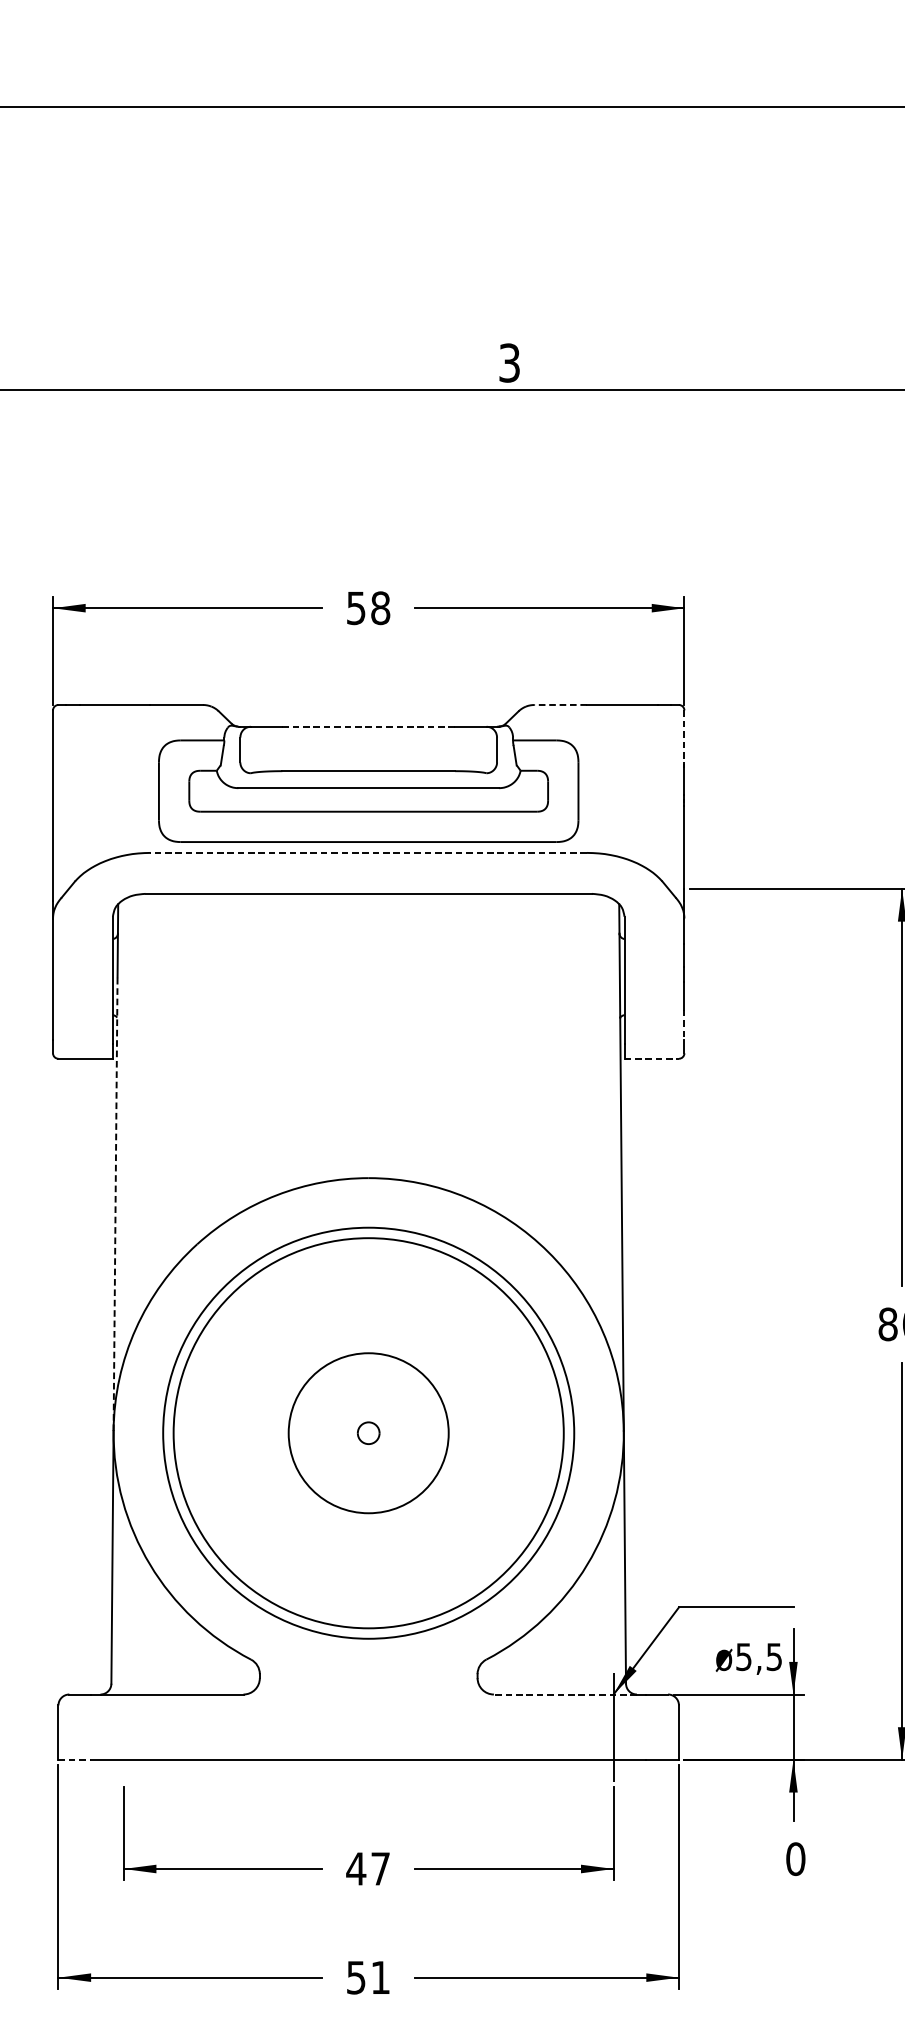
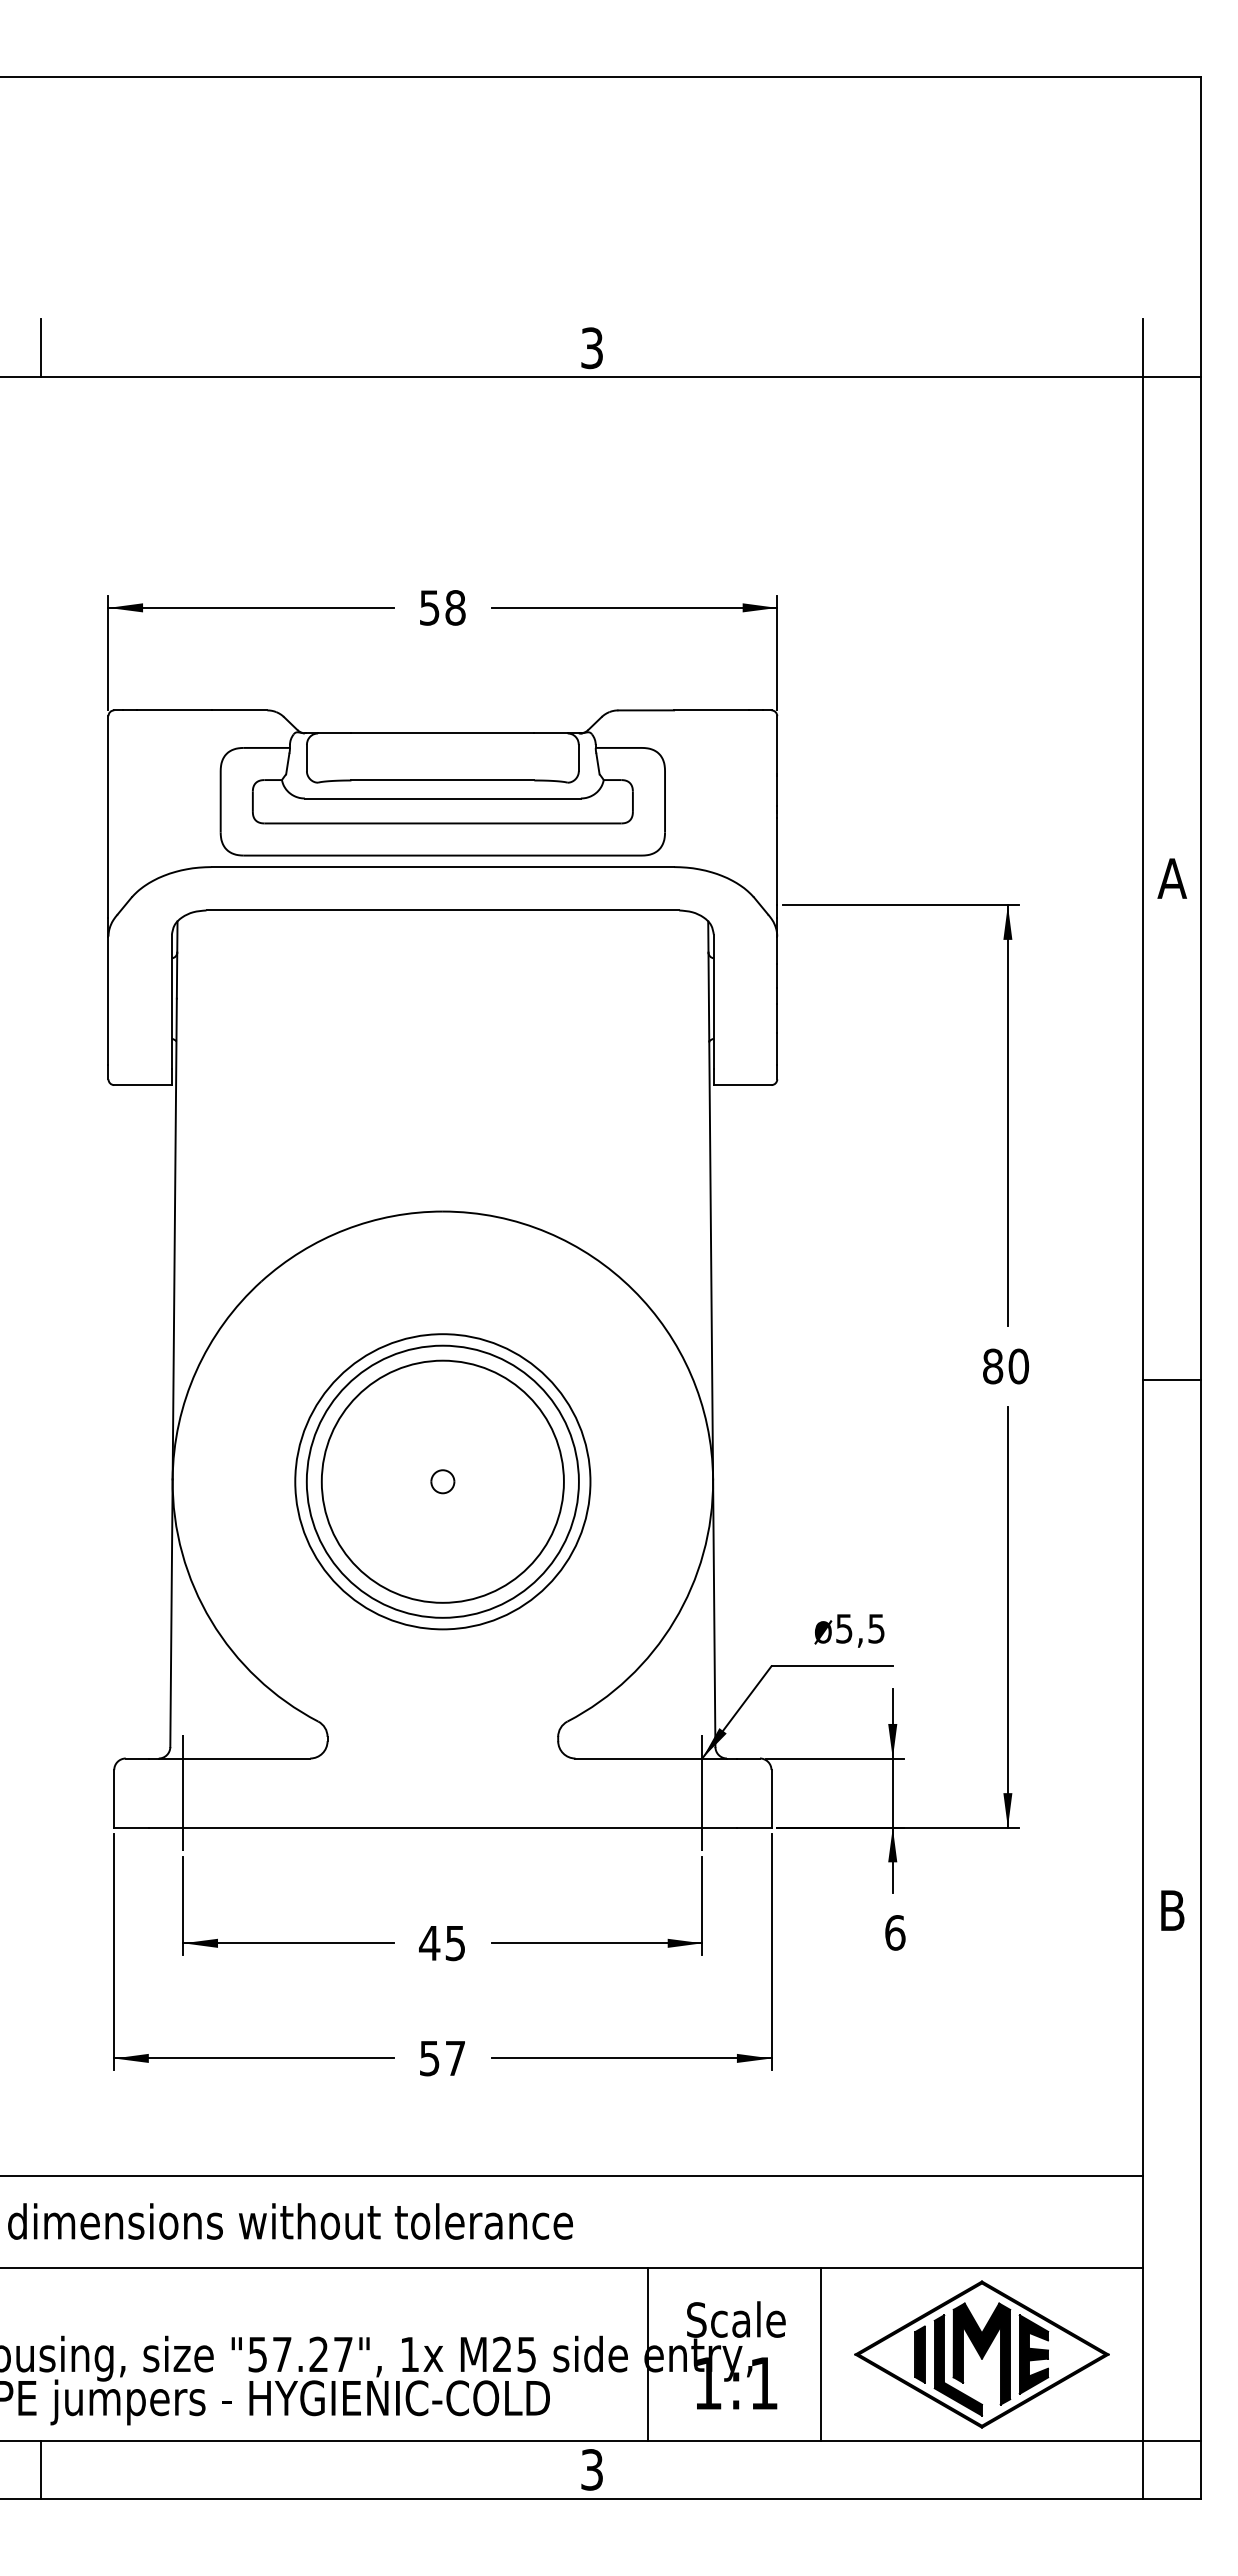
line: (560, 705) -> (646, 710), dashed -> solid
line: (368, 726) -> (442, 733), dashed -> solid
line: (684, 737) -> (777, 744), dashed -> solid
line: (368, 853) -> (442, 867), dashed -> solid
line: (684, 1025) -> (777, 1049), dashed -> solid
line: (651, 1059) -> (742, 1085), dashed -> solid
line: (115, 1203) -> (174, 1238), dashed -> solid
circle: (368, 1432) -> (442, 1481), size x0.62
circle: (368, 1432) -> (442, 1481), size x0.71
circle: (368, 1432) -> (442, 1481), size x1.43
text: (748, 1658) -> (849, 1630), moved
line: (565, 1694) -> (651, 1758), dashed -> solid
line: (123, 1726) -> (183, 1792), added
line: (75, 1759) -> (132, 1827), dashed -> solid
text: (796, 1858) -> (895, 1932), 0 -> 6
text: (379, 1869) -> (454, 1943), 47 -> 45
text: (380, 1977) -> (455, 2058), 51 -> 57

